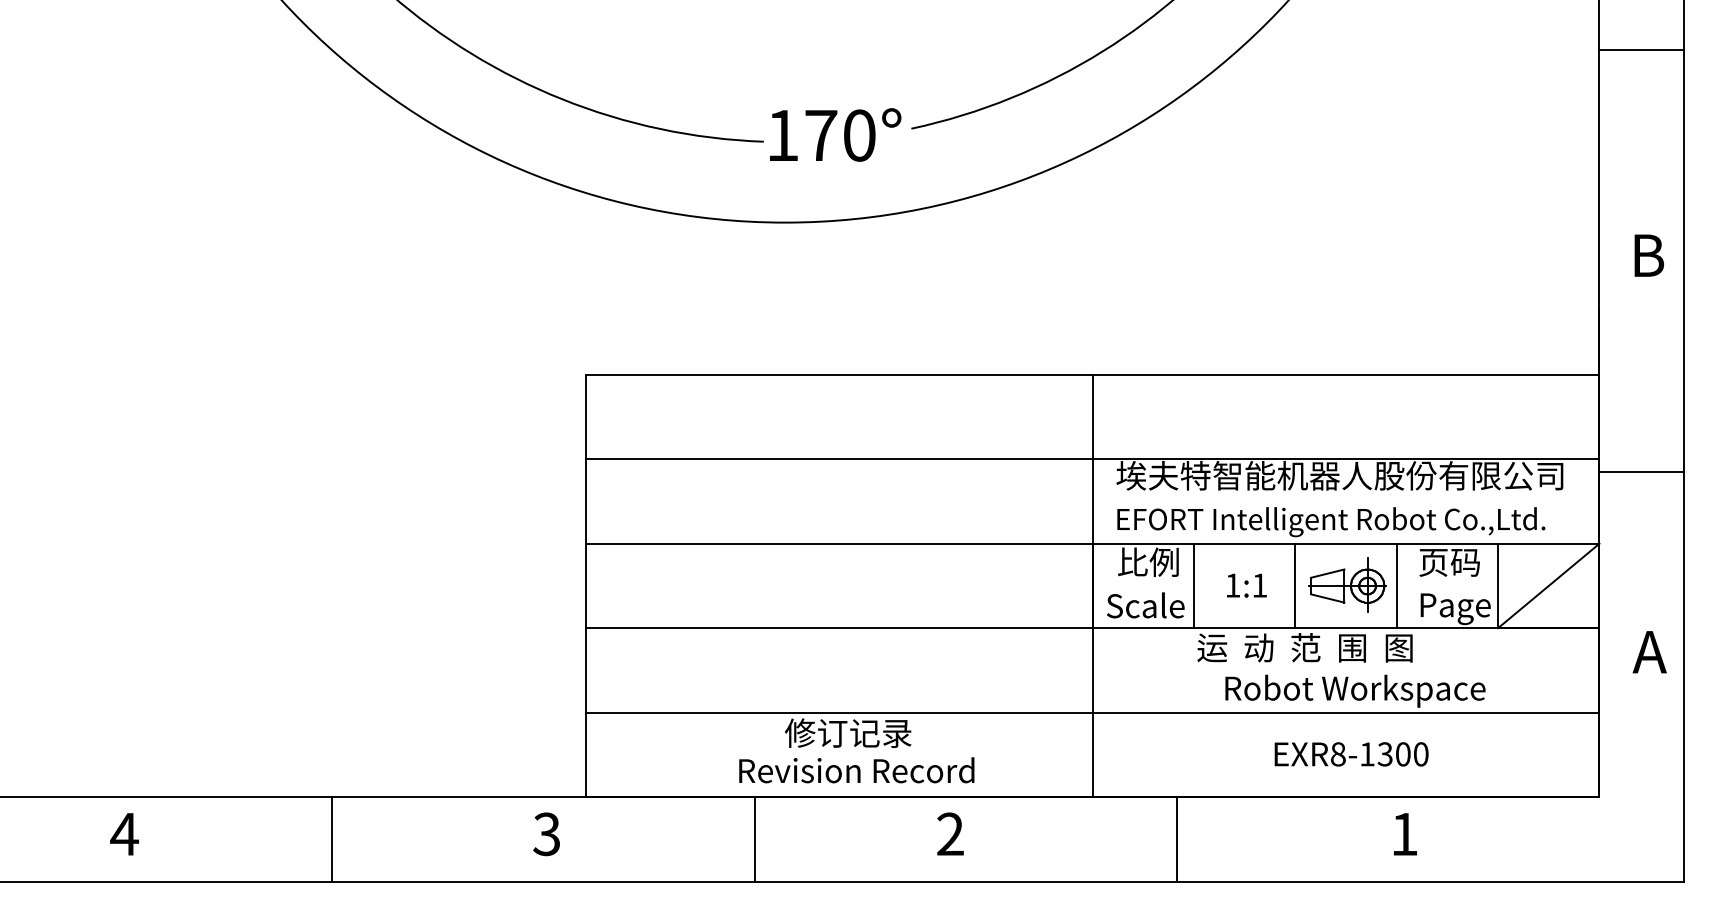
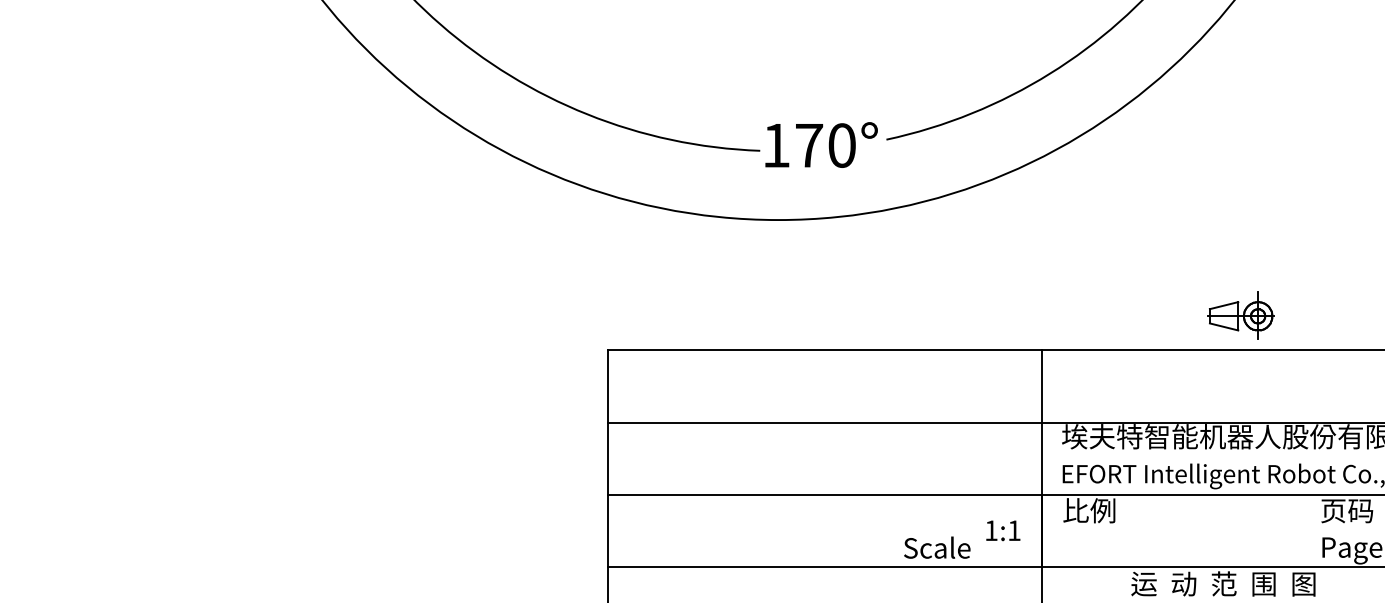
part: (1347, 584) -> (1240, 314), moved
line: (1193, 585) -> (1127, 530), removed
text: (1246, 585) -> (1002, 530), moved
line: (1295, 585) -> (1215, 530), removed
line: (1396, 585) -> (1301, 530), removed
text: (1145, 605) -> (937, 547), moved

